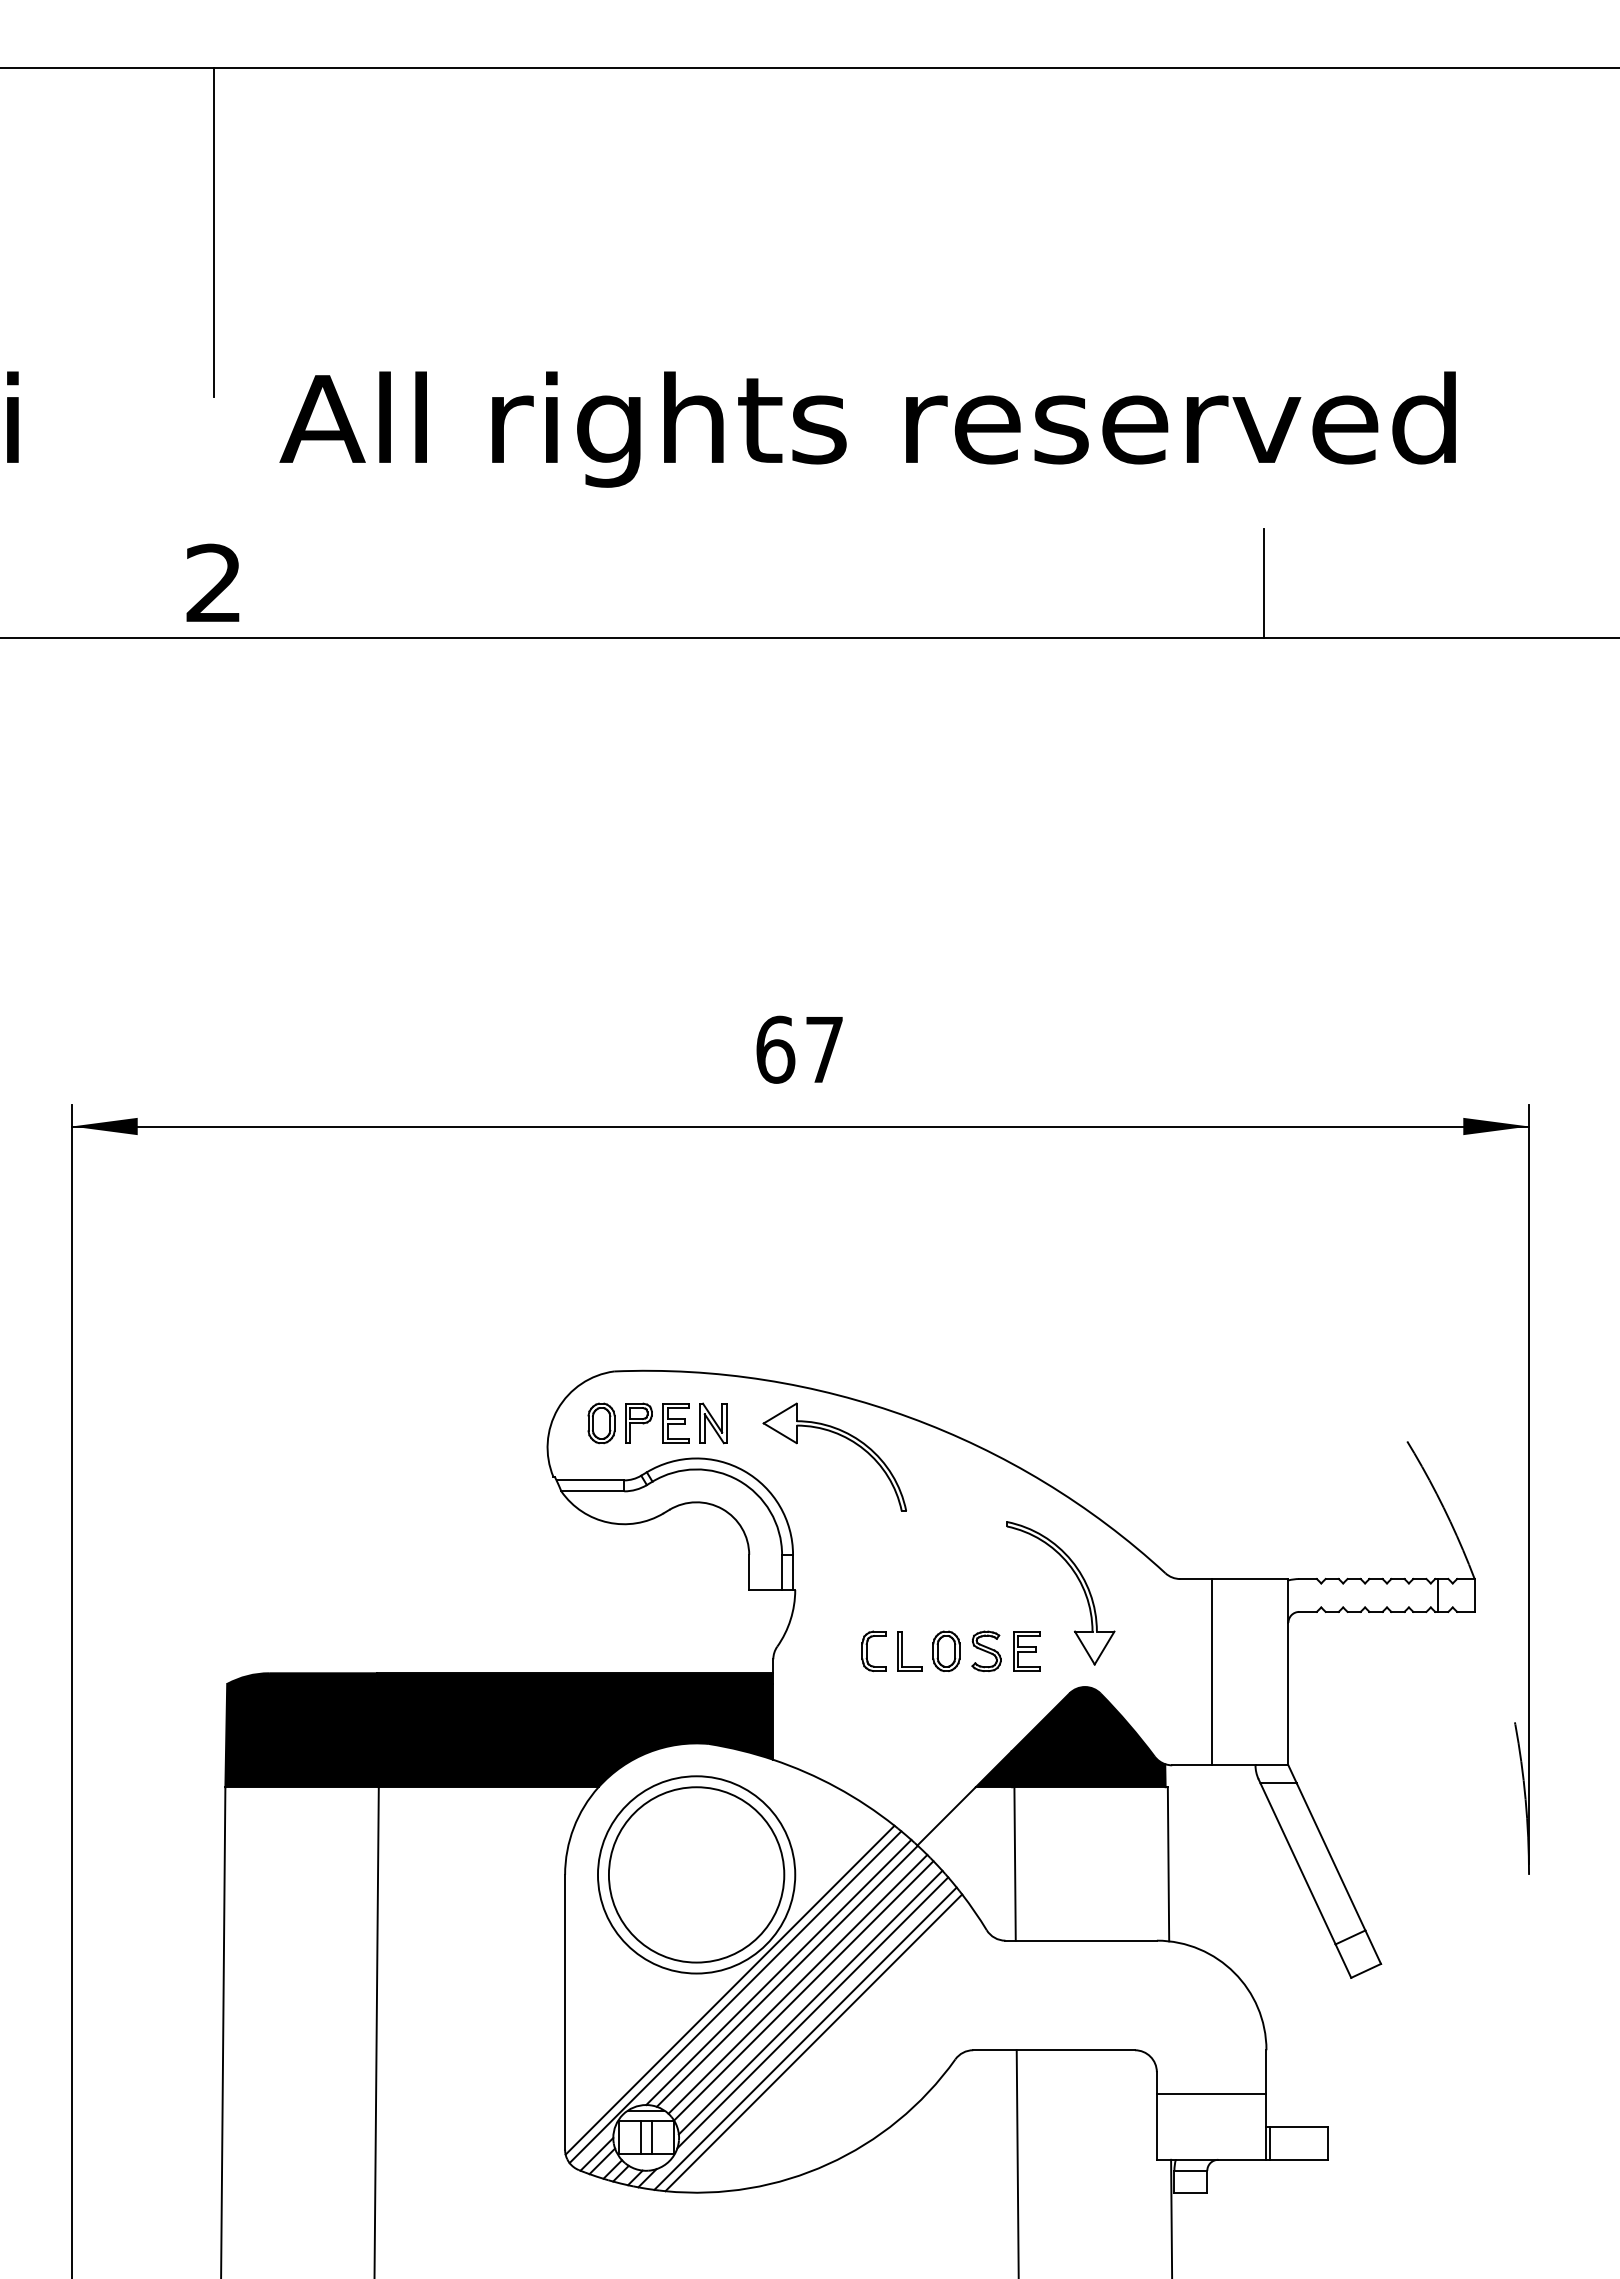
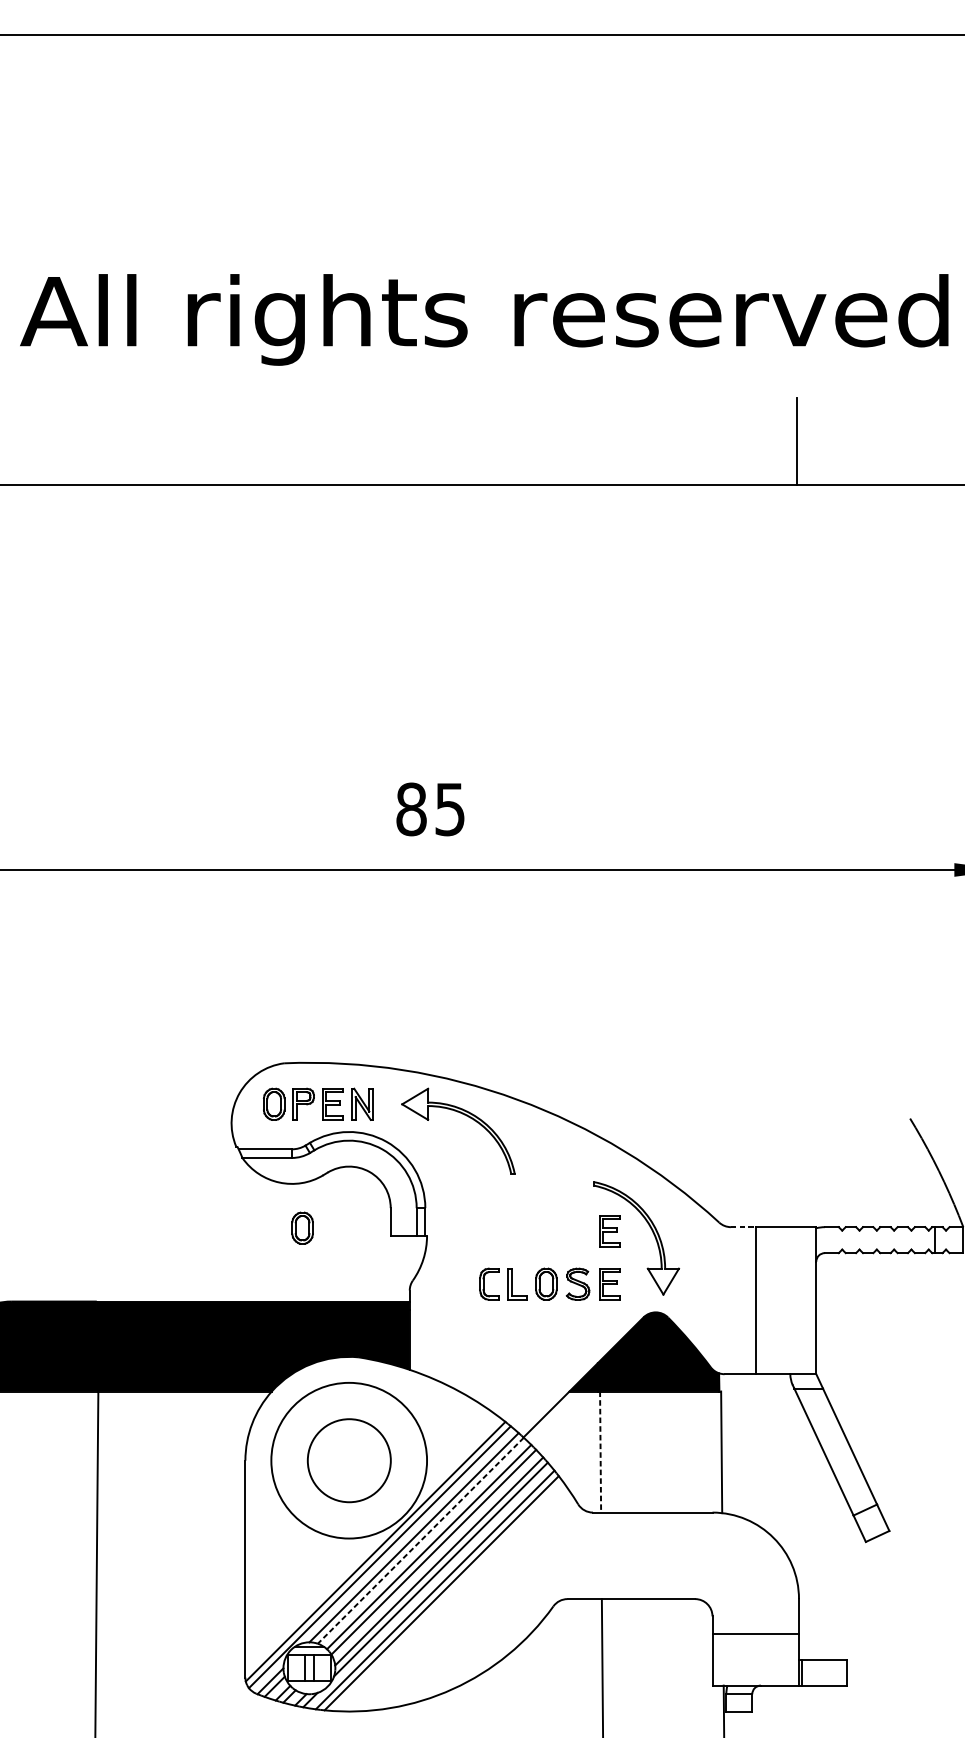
text: (799, 1049) -> (430, 809), 67 -> 85
line: (1195, 1579) -> (742, 1227), solid -> dashed
part: (637, 1580) -> (302, 1228), added
part: (1026, 1584) -> (609, 1231), added
line: (1015, 1863) -> (600, 1451), solid -> dashed
circle: (696, 1874) -> (349, 1460), size x0.6
line: (787, 1976) -> (420, 1540), solid -> dashed

